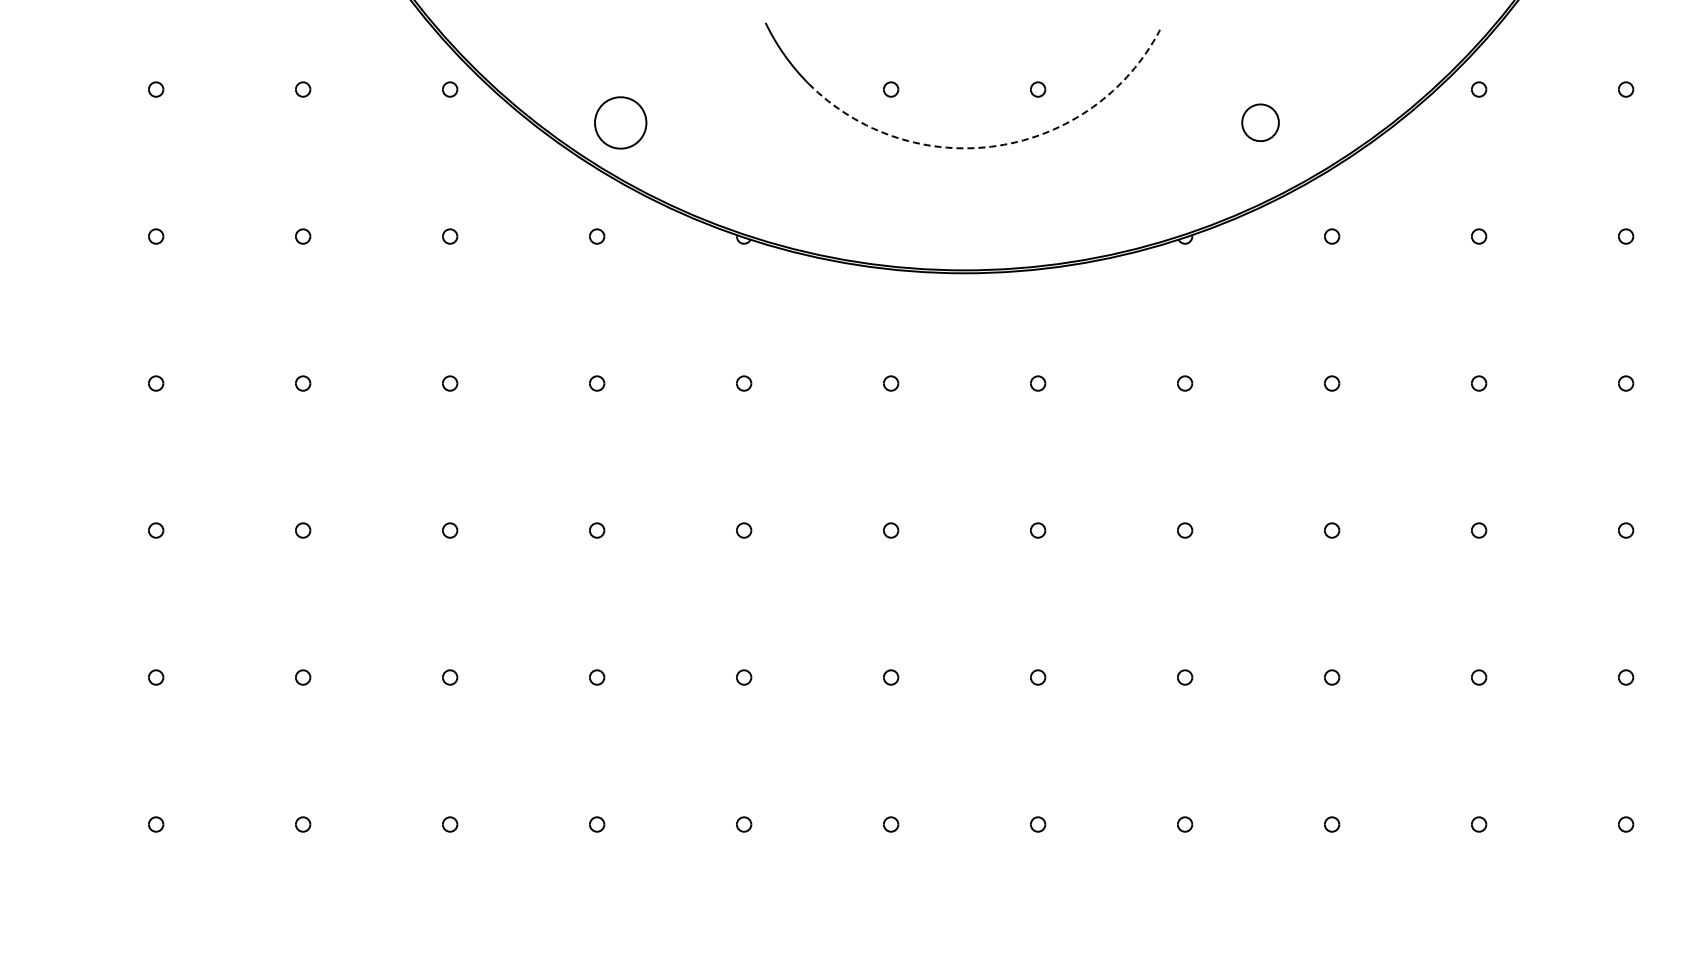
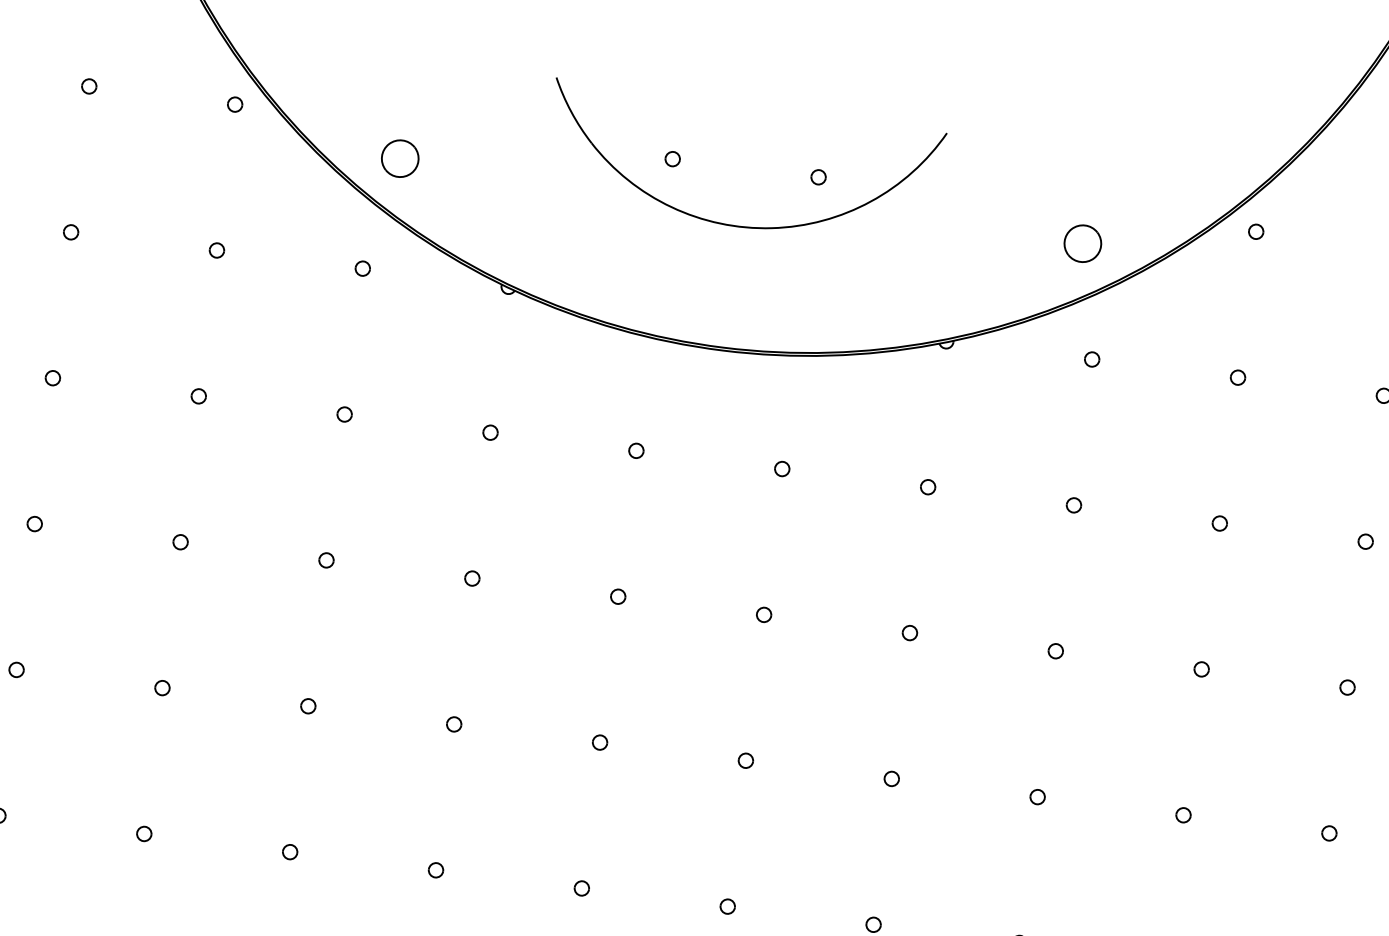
part: (620, 122) -> (400, 158), size x0.71
part: (1260, 122) -> (1082, 243), moved
arc: (998, 145) -> (772, 227), dashed -> solid

